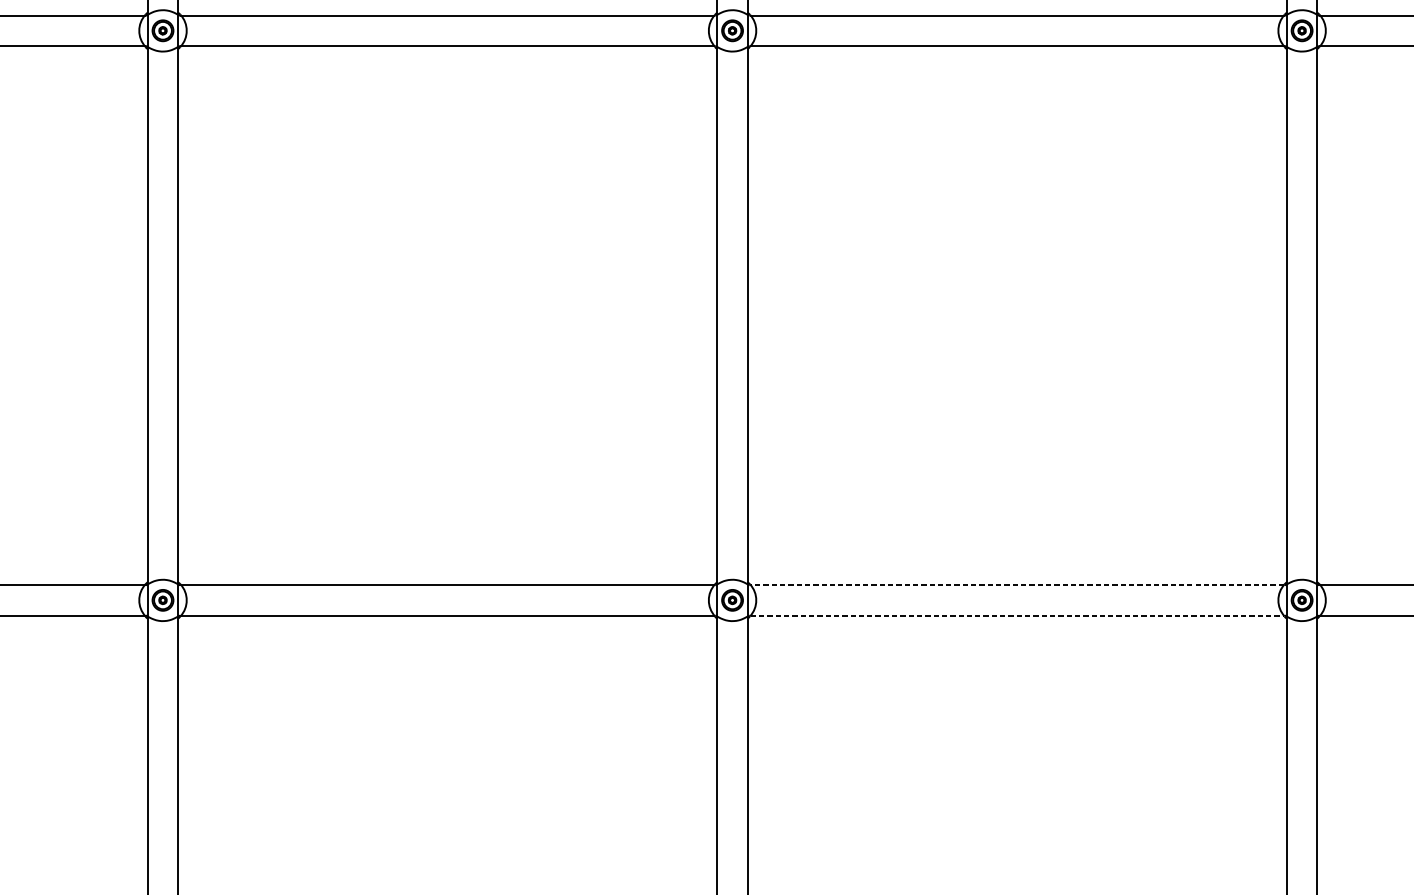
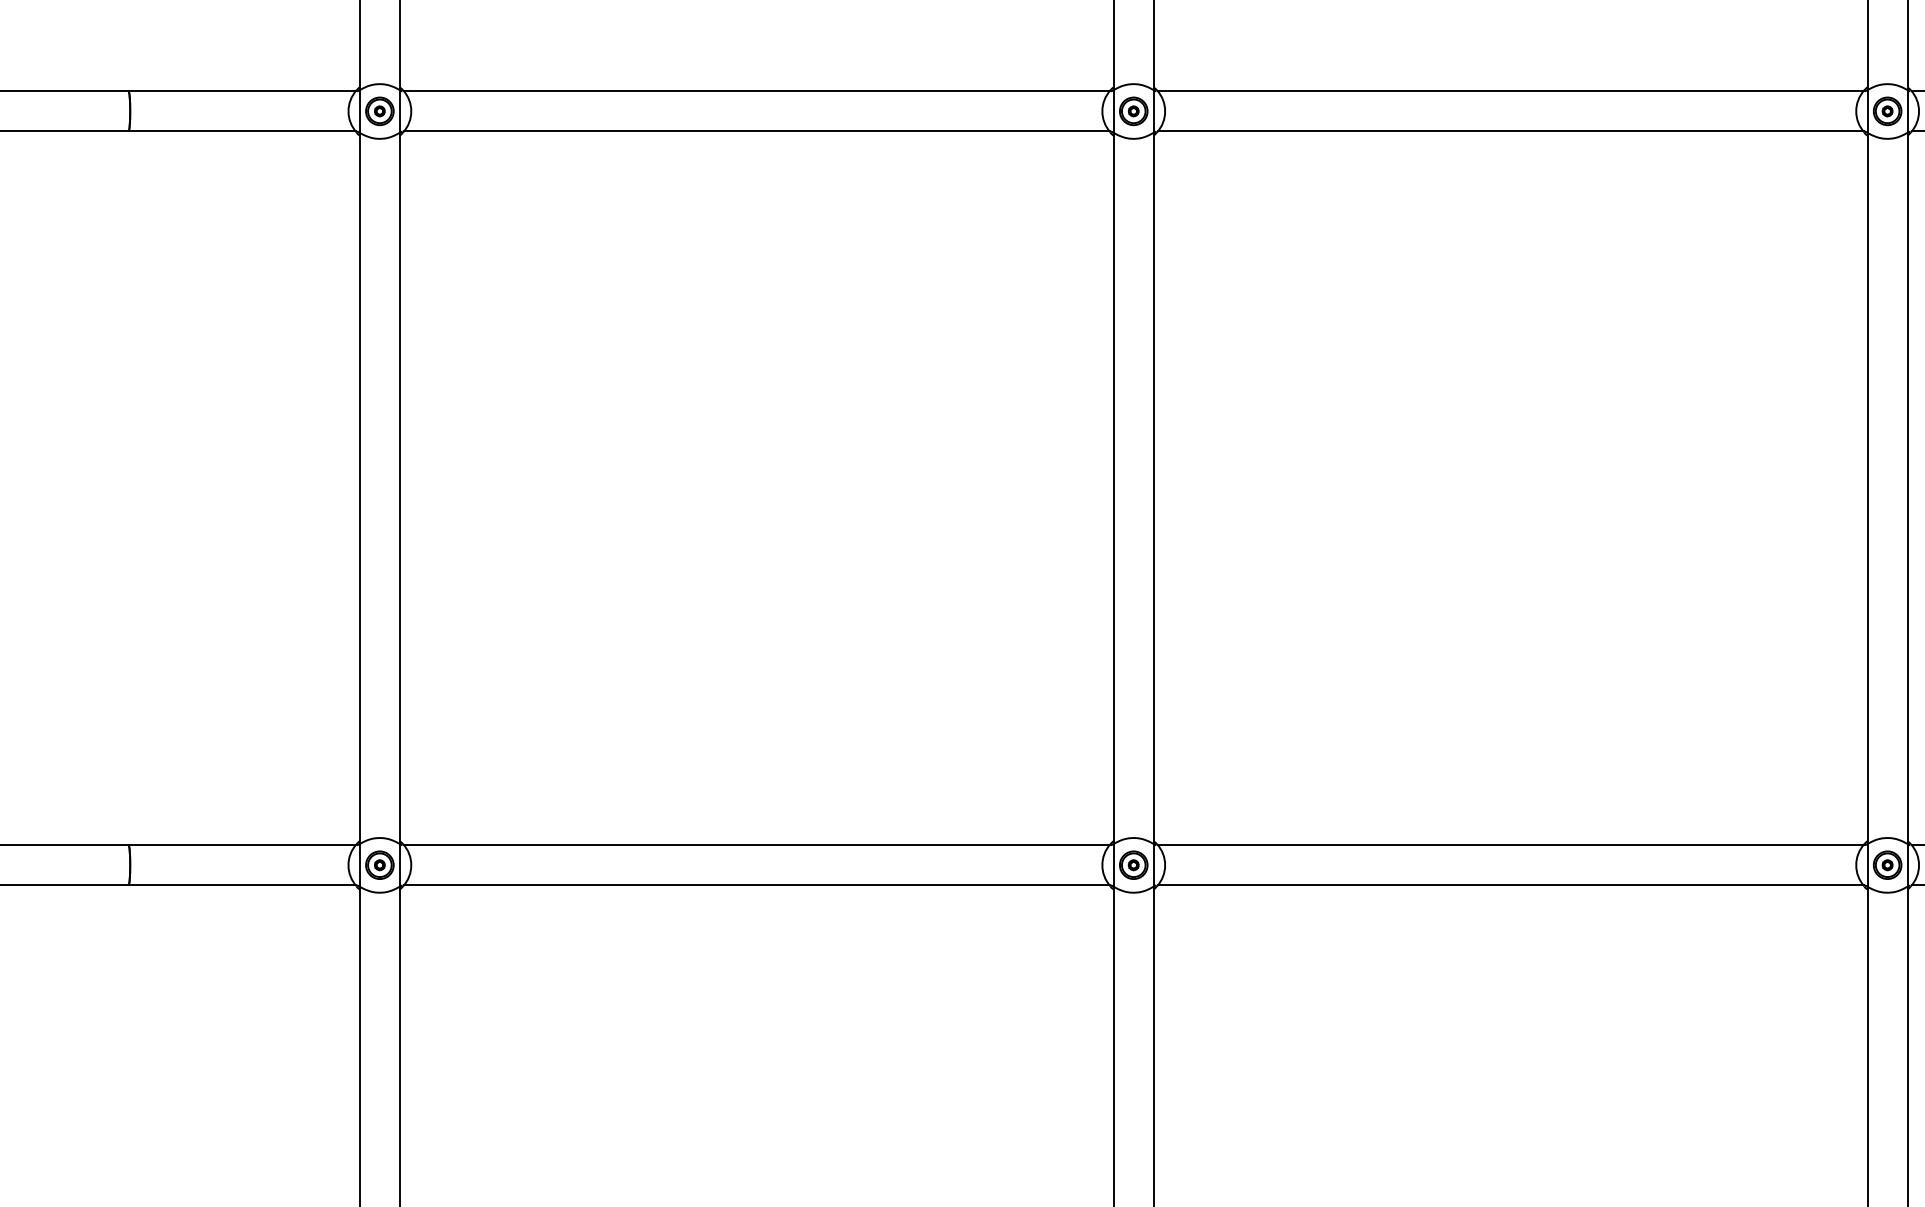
line: (1017, 585) -> (1510, 845), dashed -> solid
line: (1017, 615) -> (1510, 885), dashed -> solid

